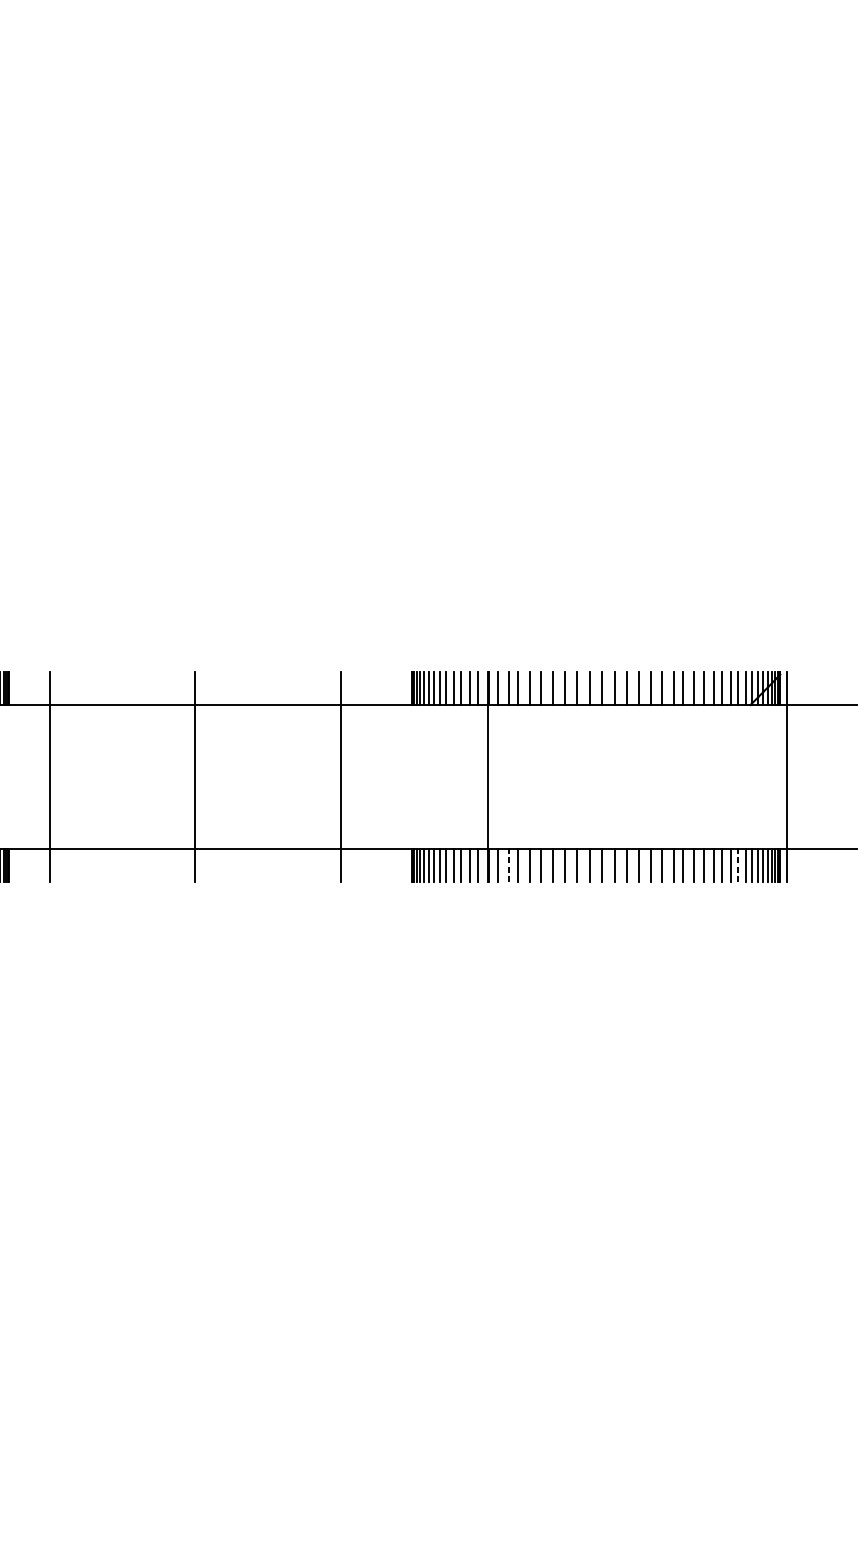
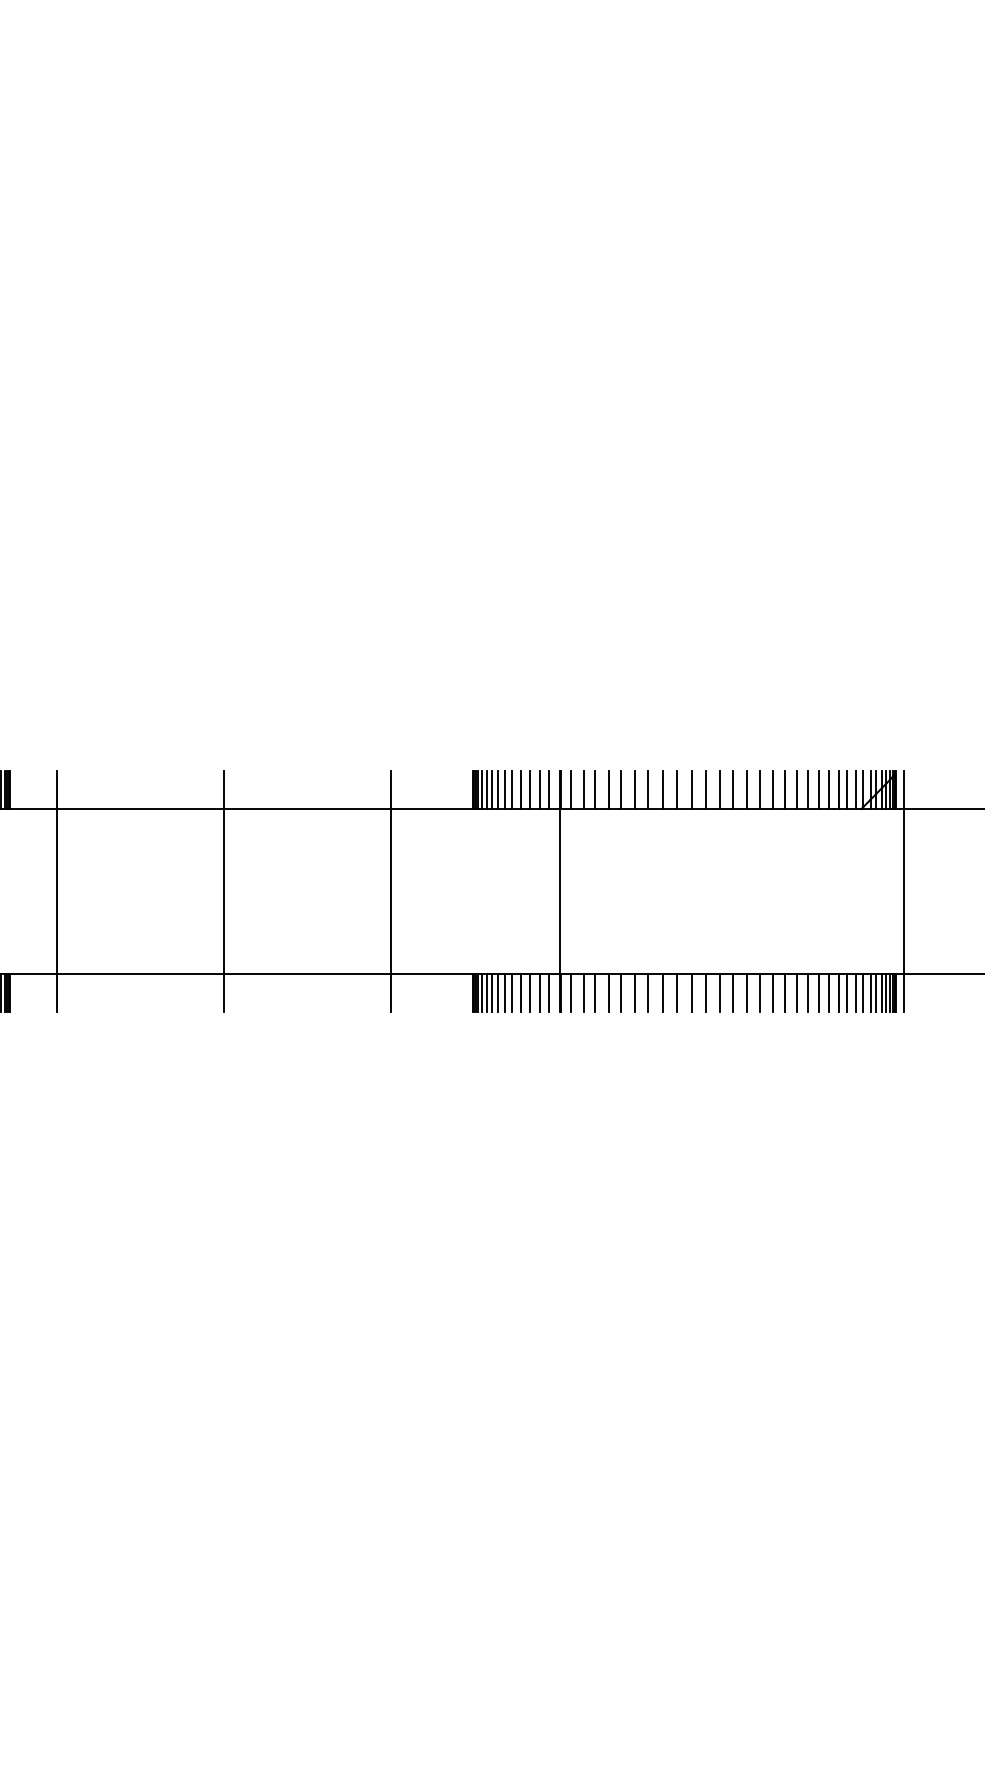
line: (508, 865) -> (583, 992), dashed -> solid
line: (738, 865) -> (847, 992), dashed -> solid

